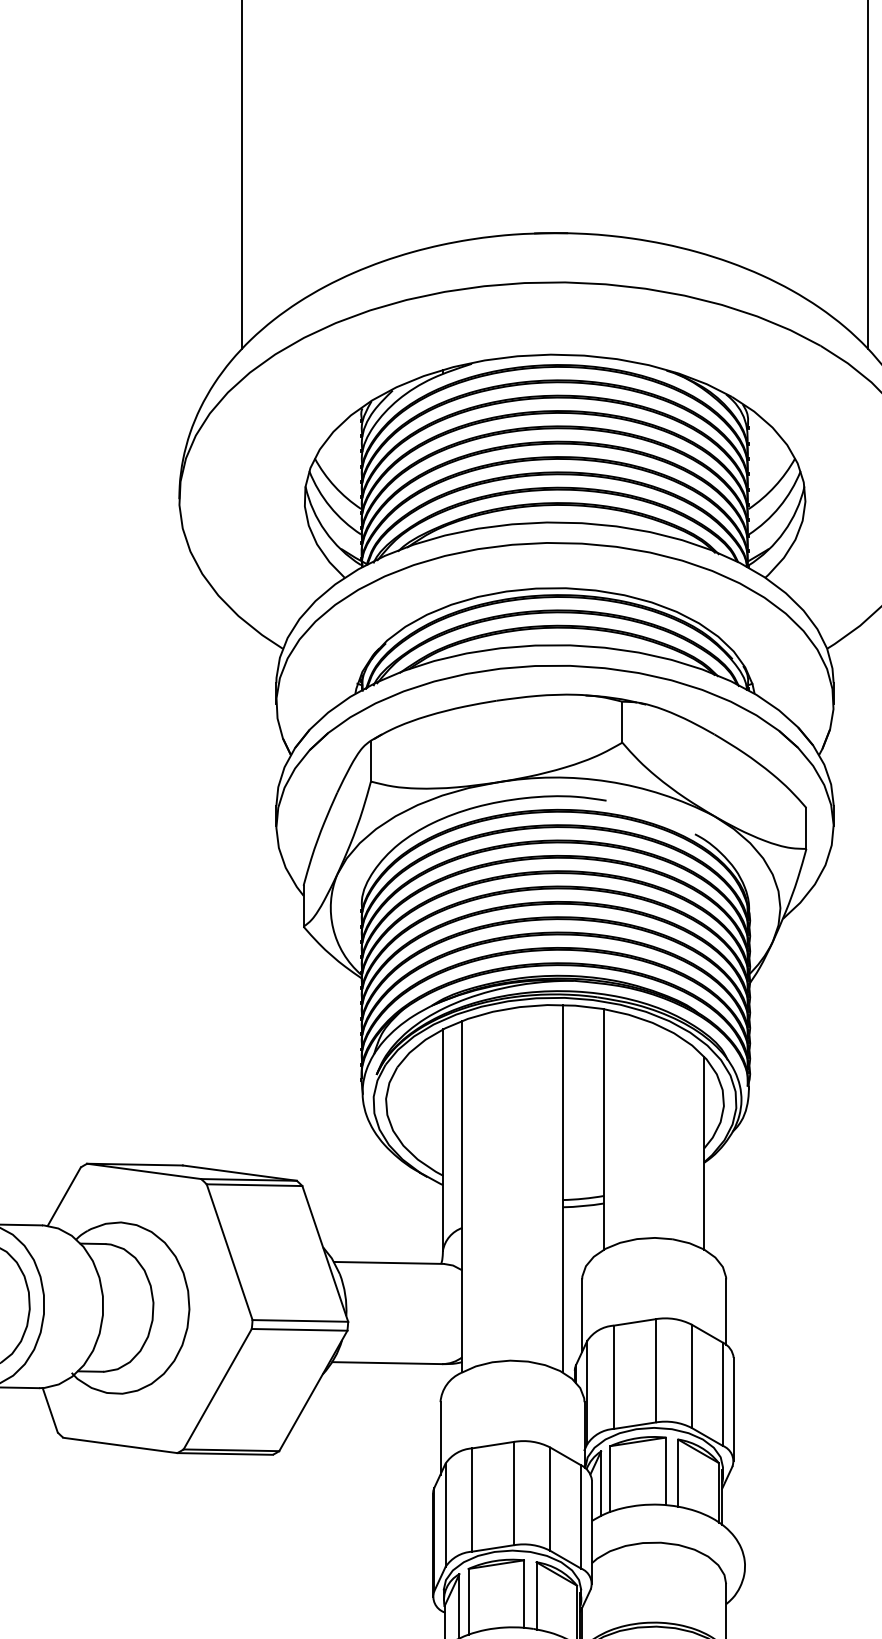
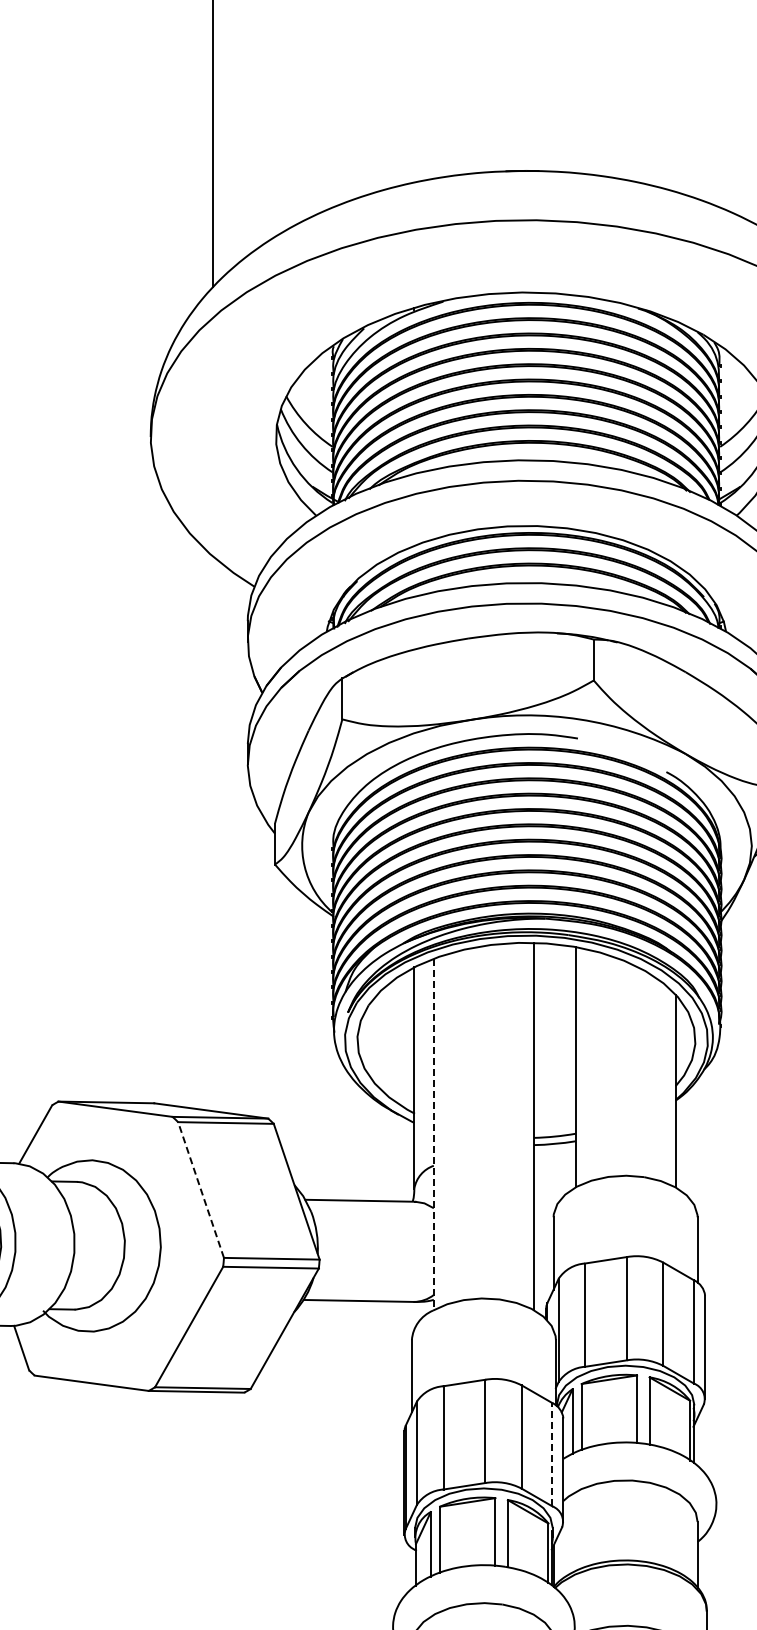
line: (462, 1196) -> (433, 1134), solid -> dashed
line: (229, 1252) -> (200, 1190), solid -> dashed
line: (580, 1516) -> (551, 1454), solid -> dashed

